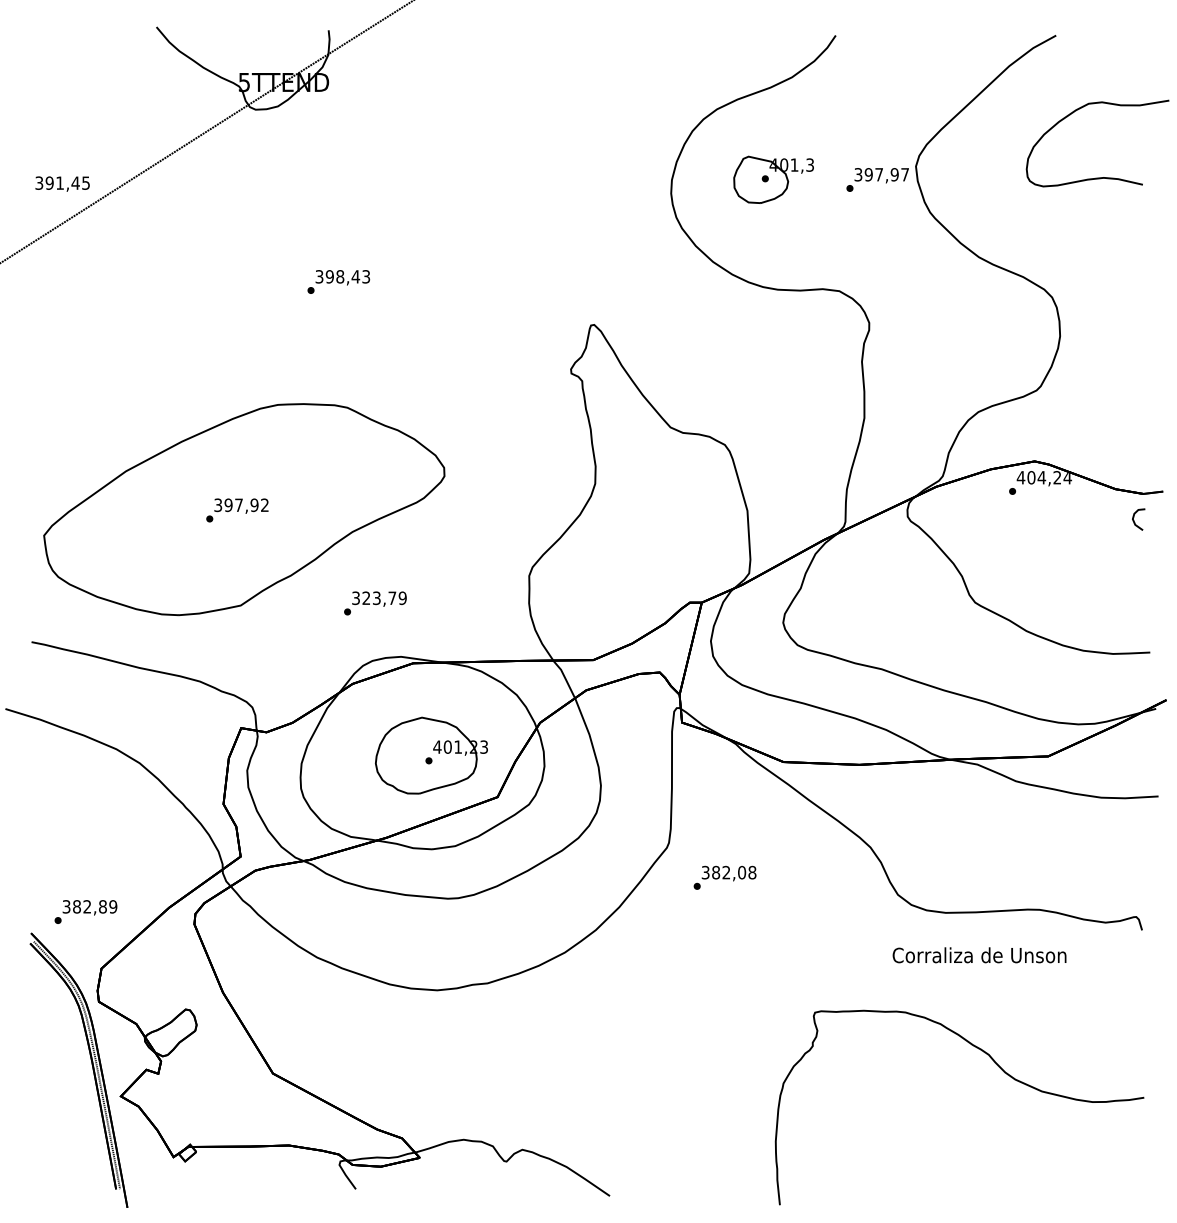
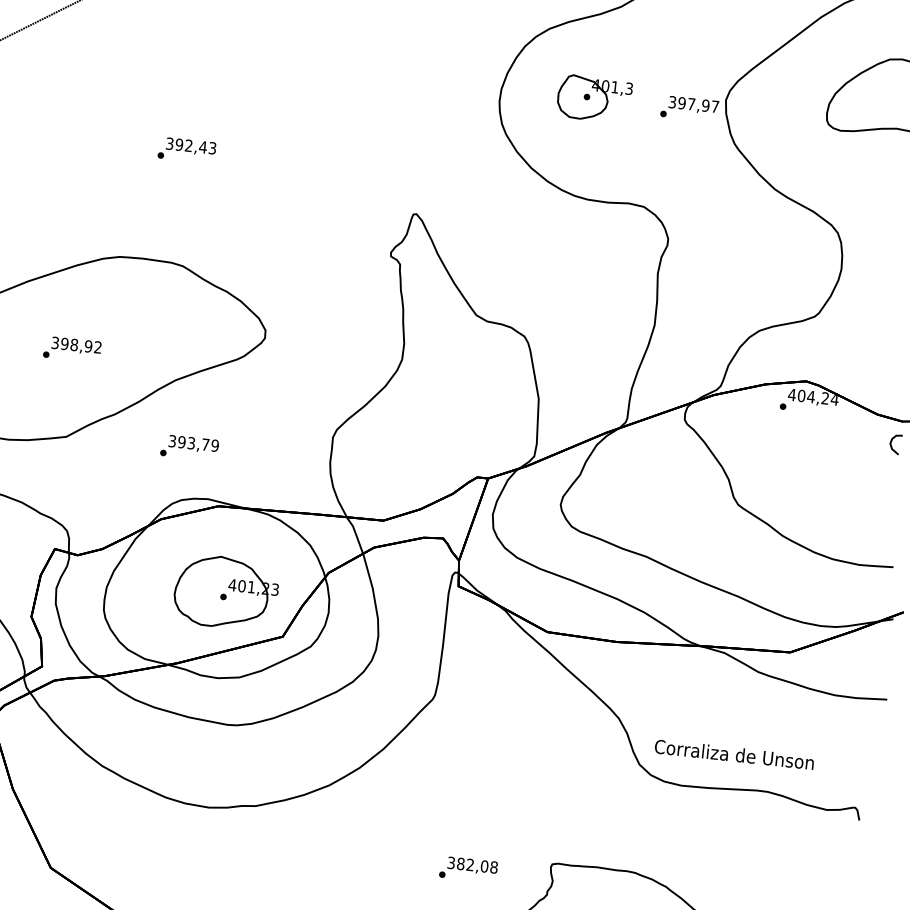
text: (340, 276) -> (189, 145), 398,43 -> 392,43
text: (239, 505) -> (74, 345), 397,92 -> 398,92
text: (366, 598) -> (181, 442), 323,79 -> 393,79
text: (724, 877) -> (468, 869), moved
text: (979, 955) -> (734, 754), moved

